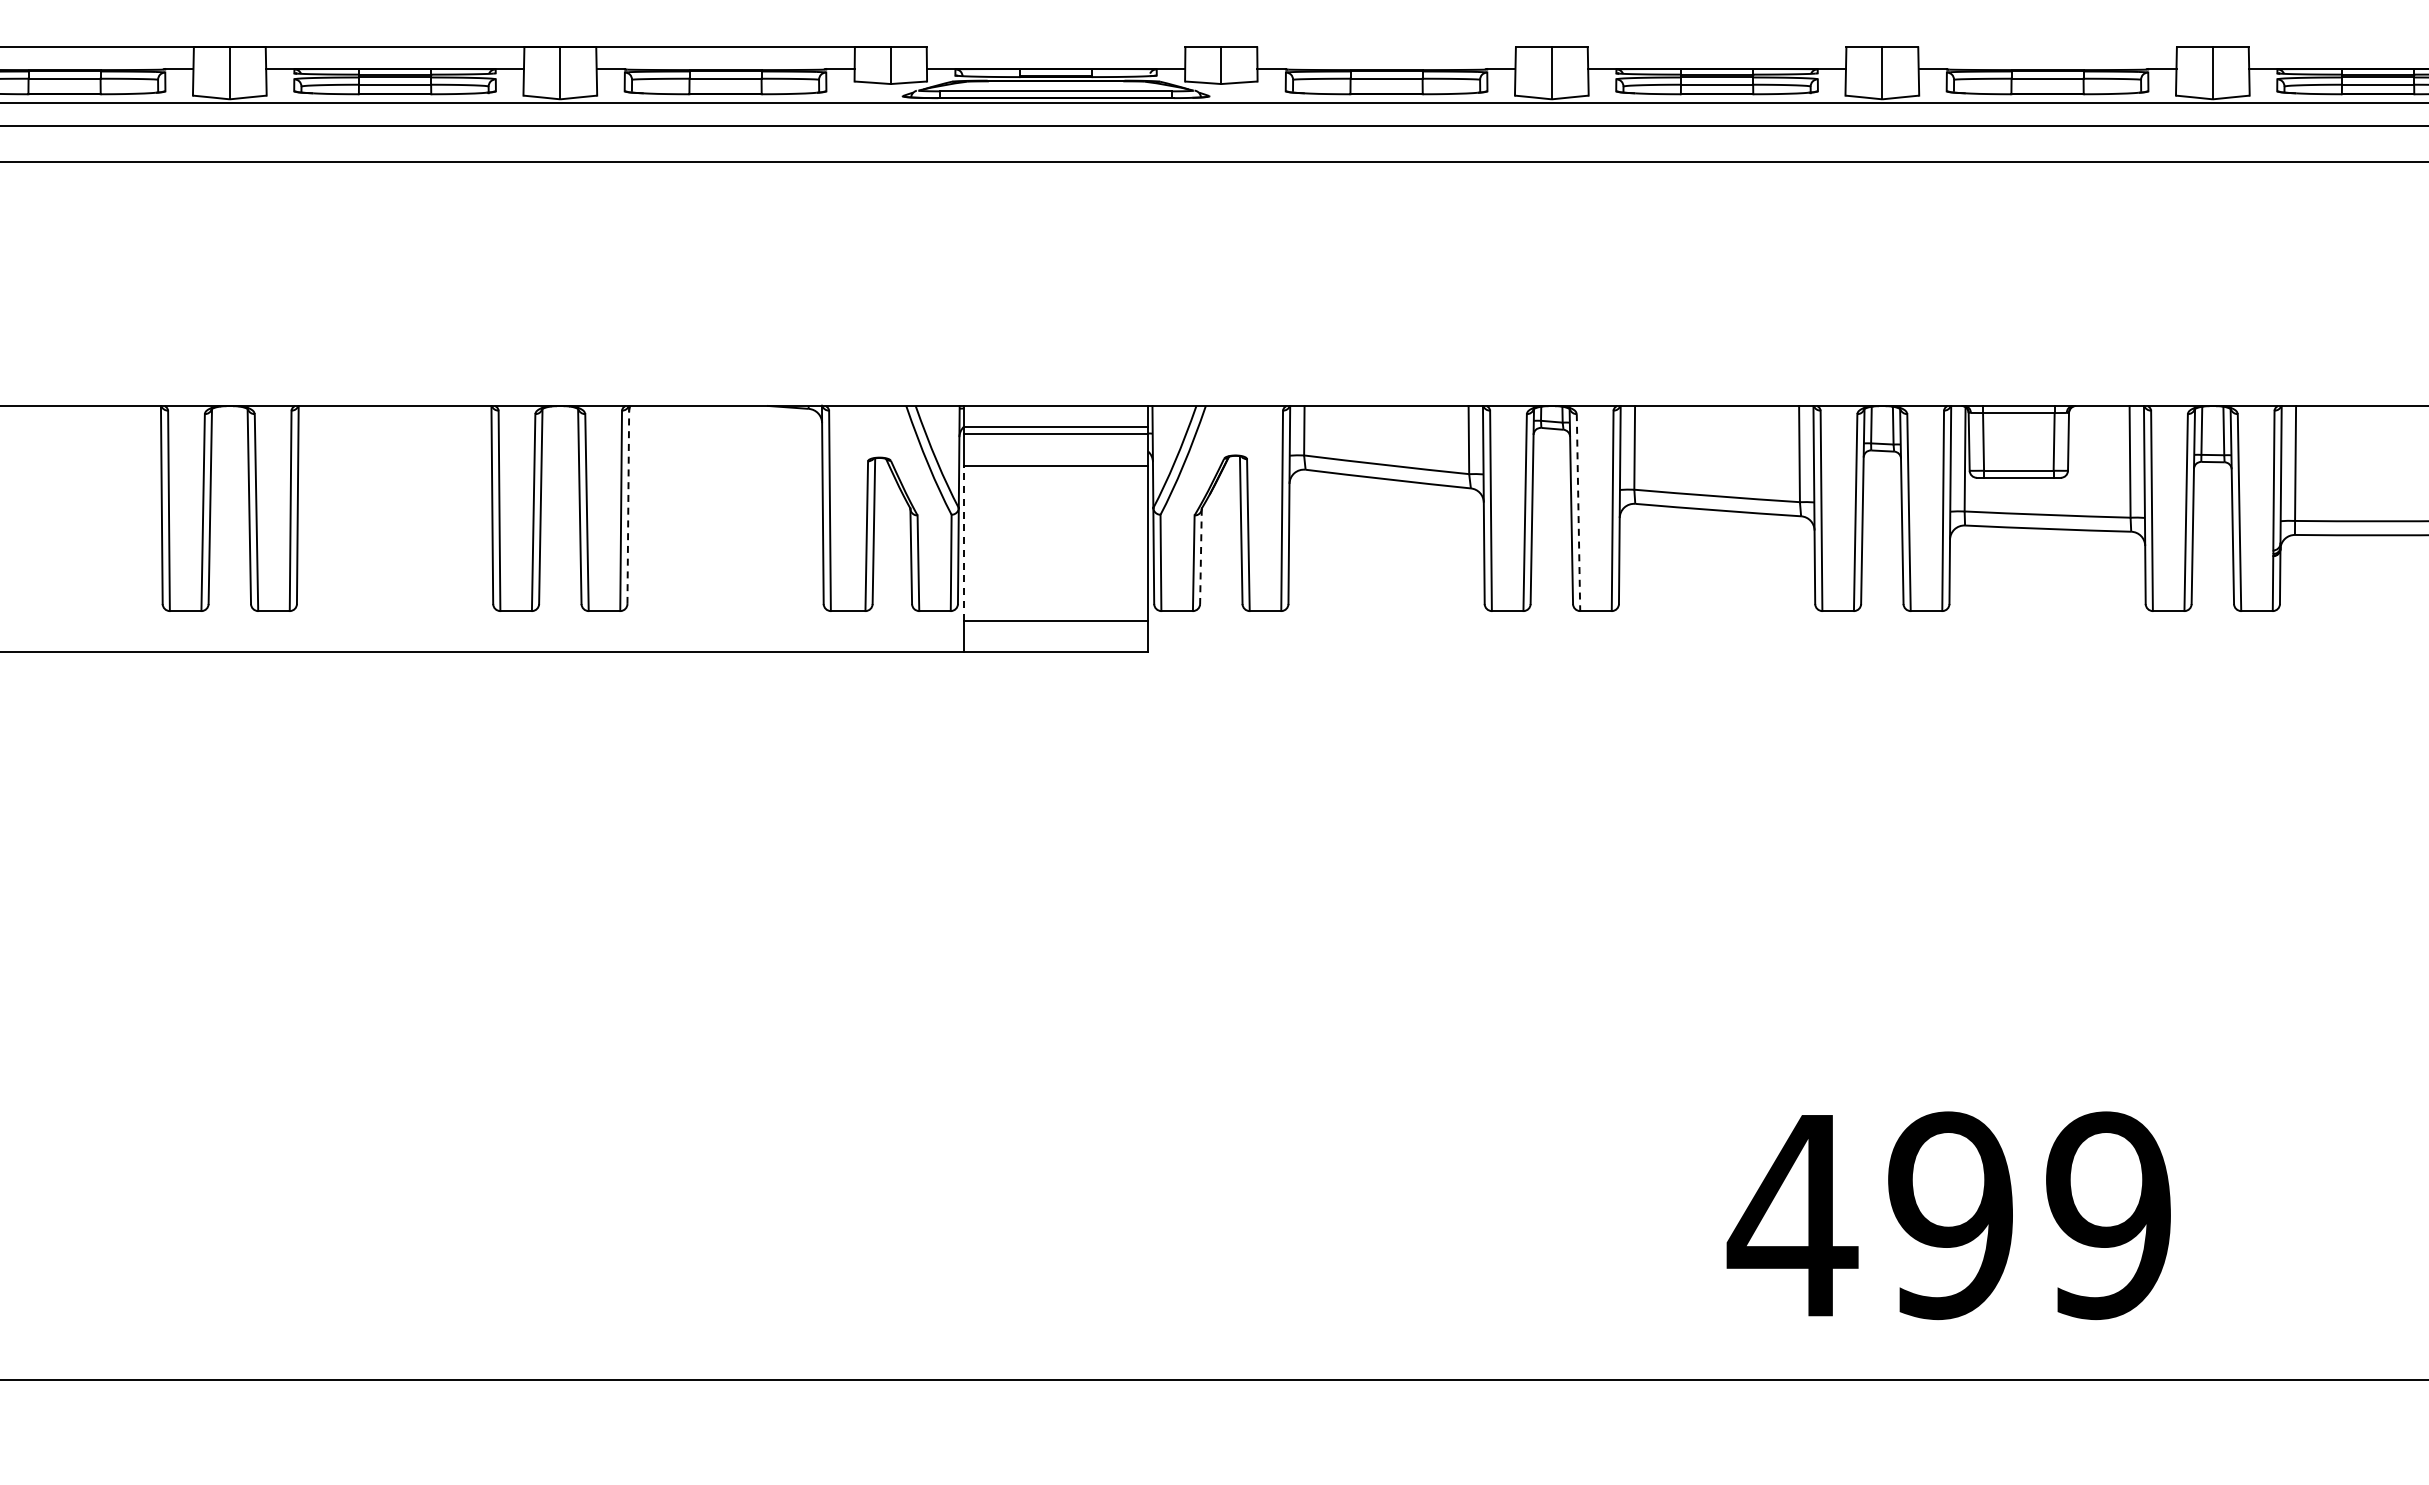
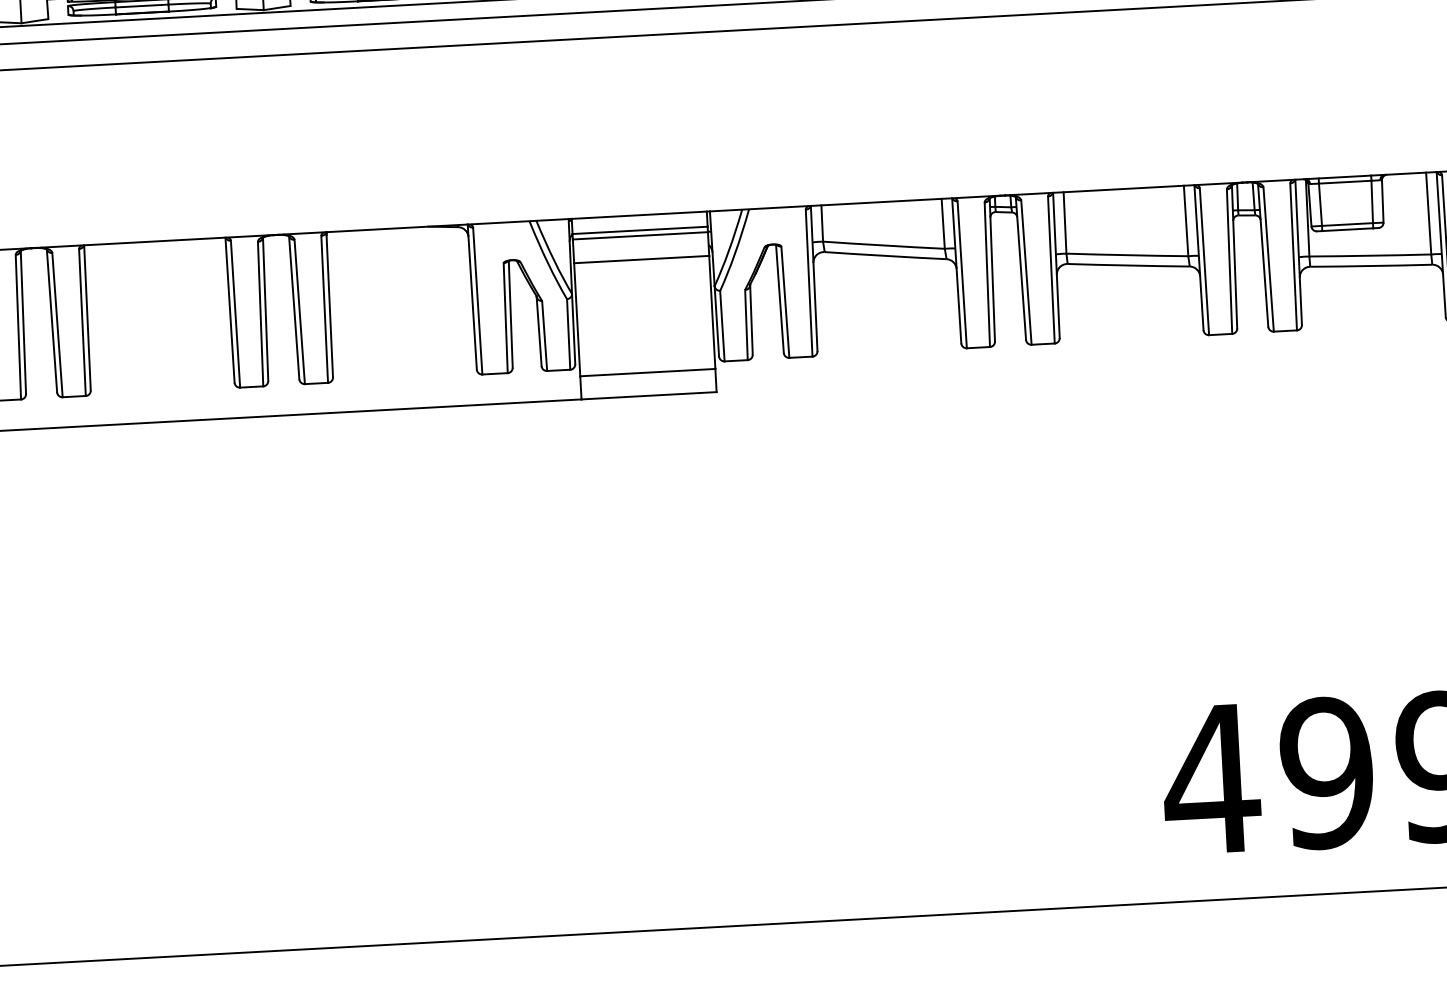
line: (628, 505) -> (329, 305), dashed -> solid
line: (1578, 512) -> (1026, 272), dashed -> solid
line: (963, 543) -> (576, 319), dashed -> solid
line: (1200, 556) -> (751, 319), dashed -> solid

